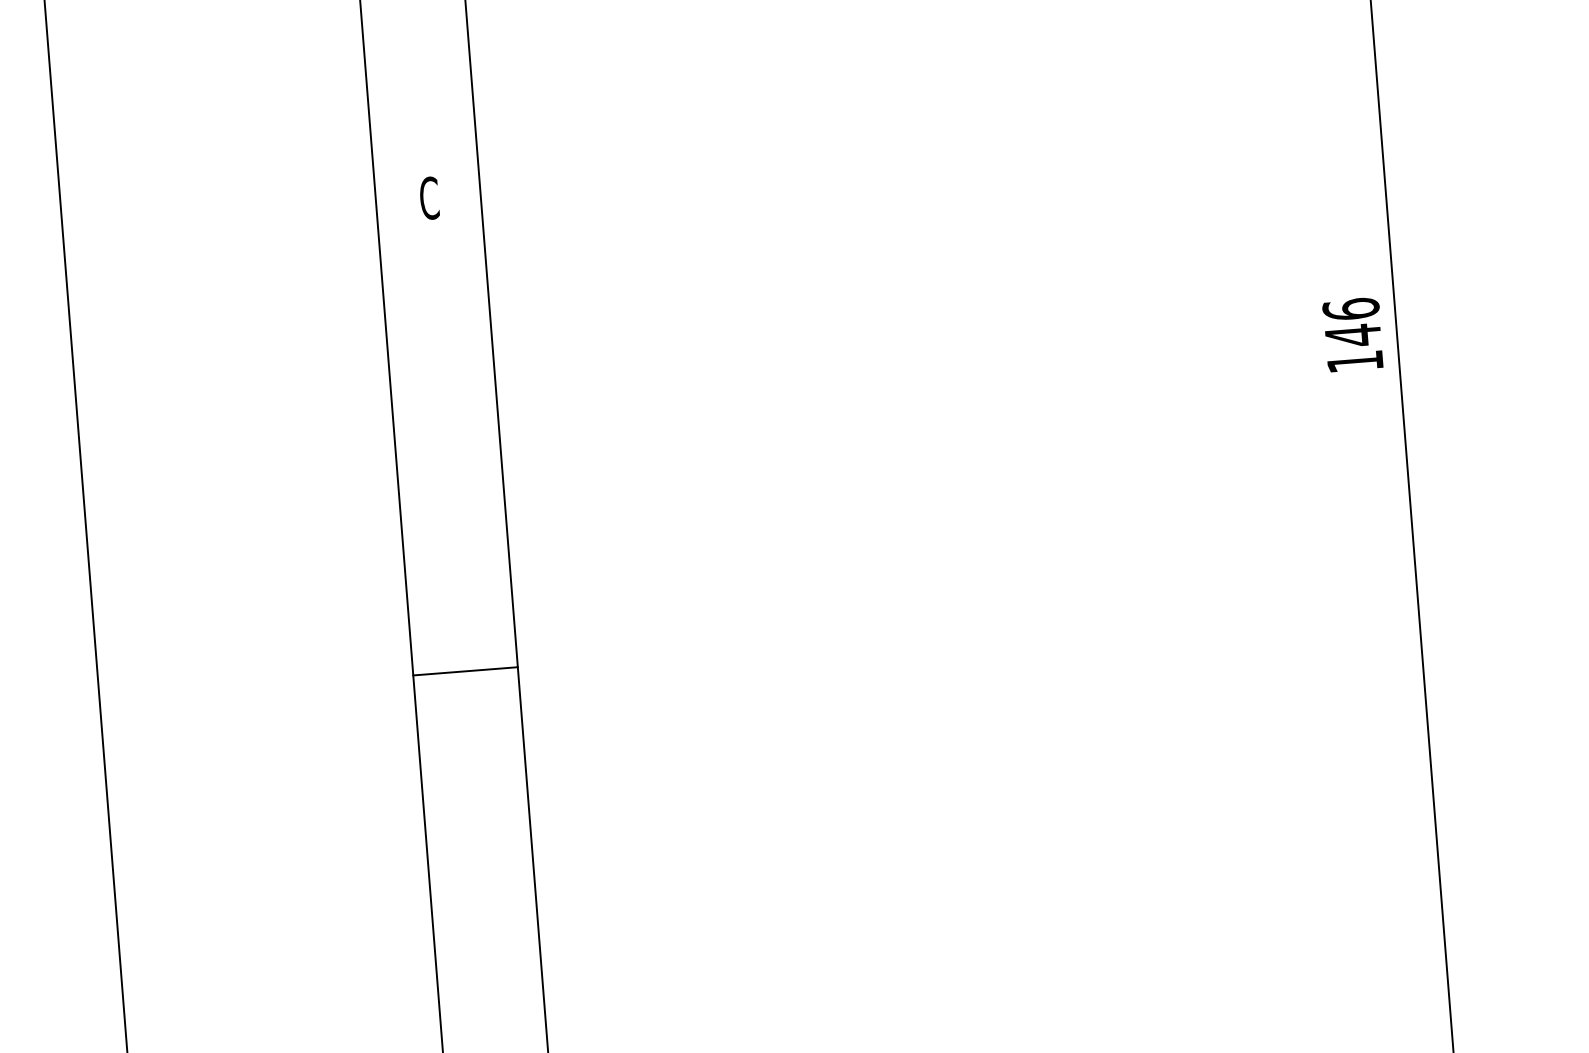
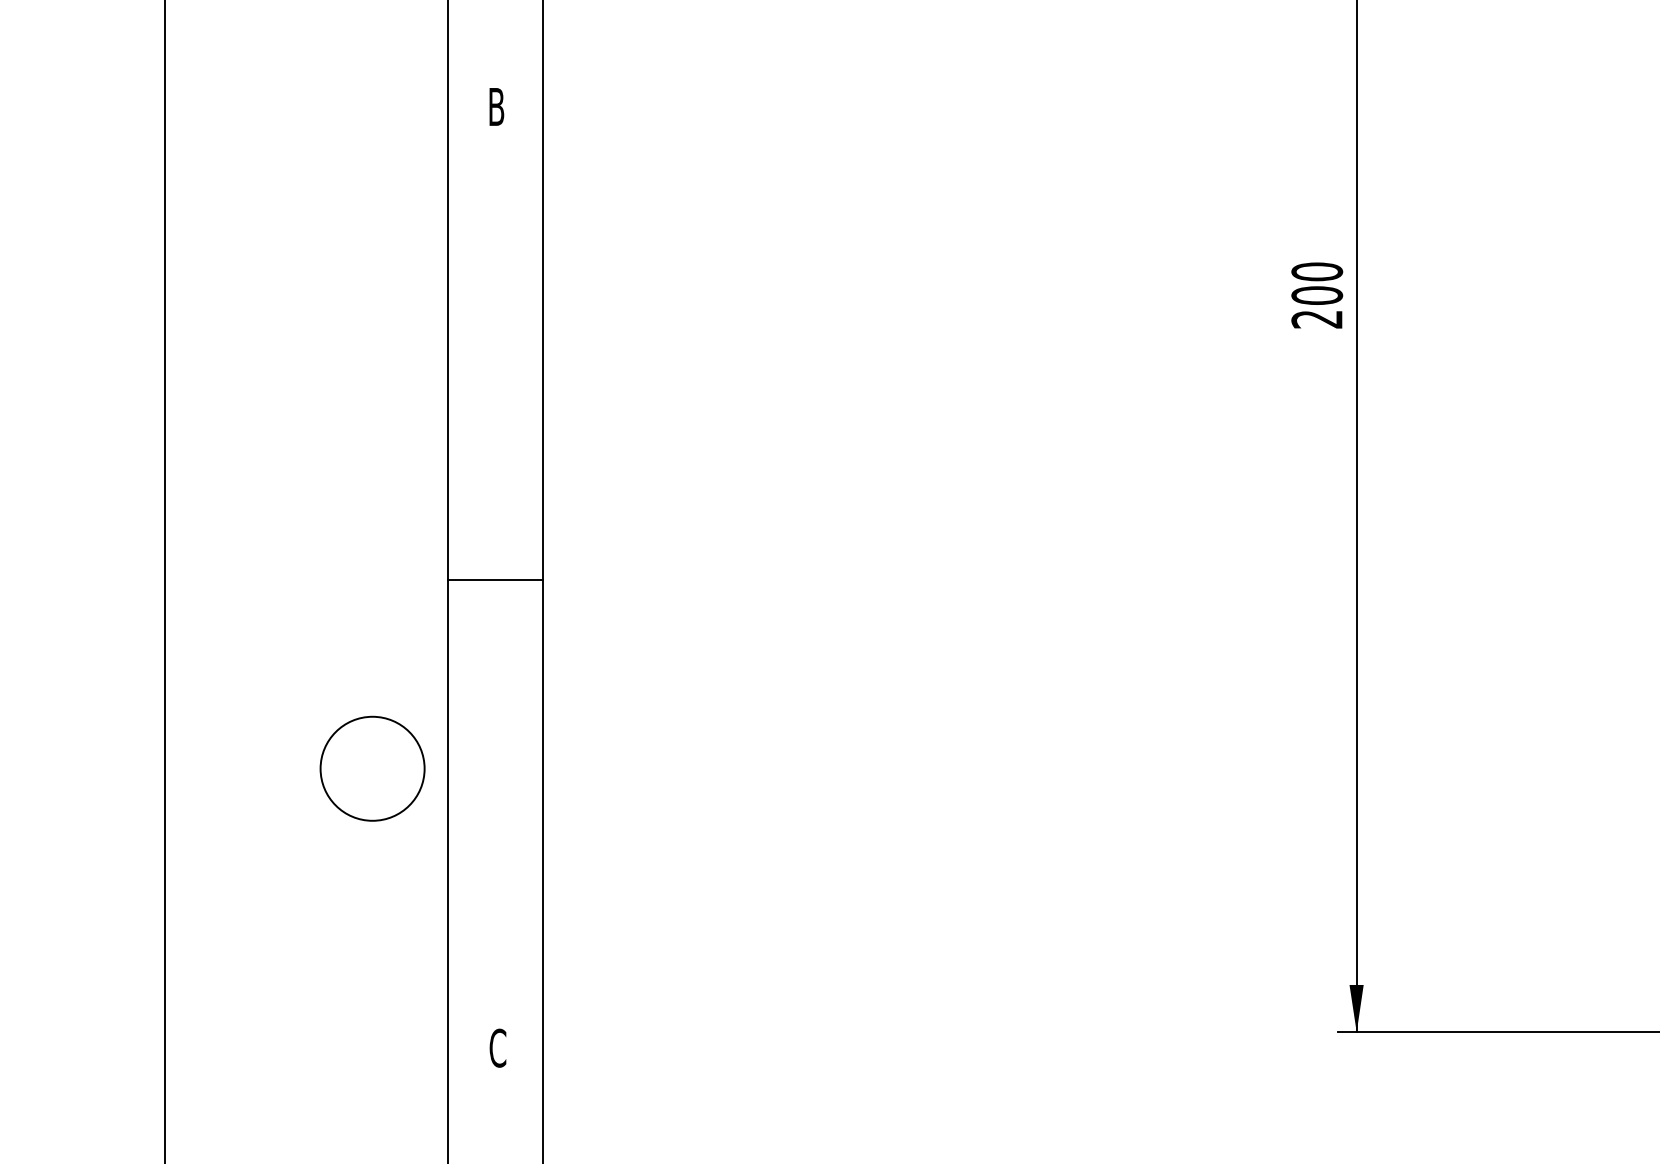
text: (429, 197) -> (496, 106), C -> B
text: (1353, 335) -> (1317, 295), 146 -> 200
line: (465, 671) -> (495, 579), moved
circle: (349, 940) -> (372, 768), added

